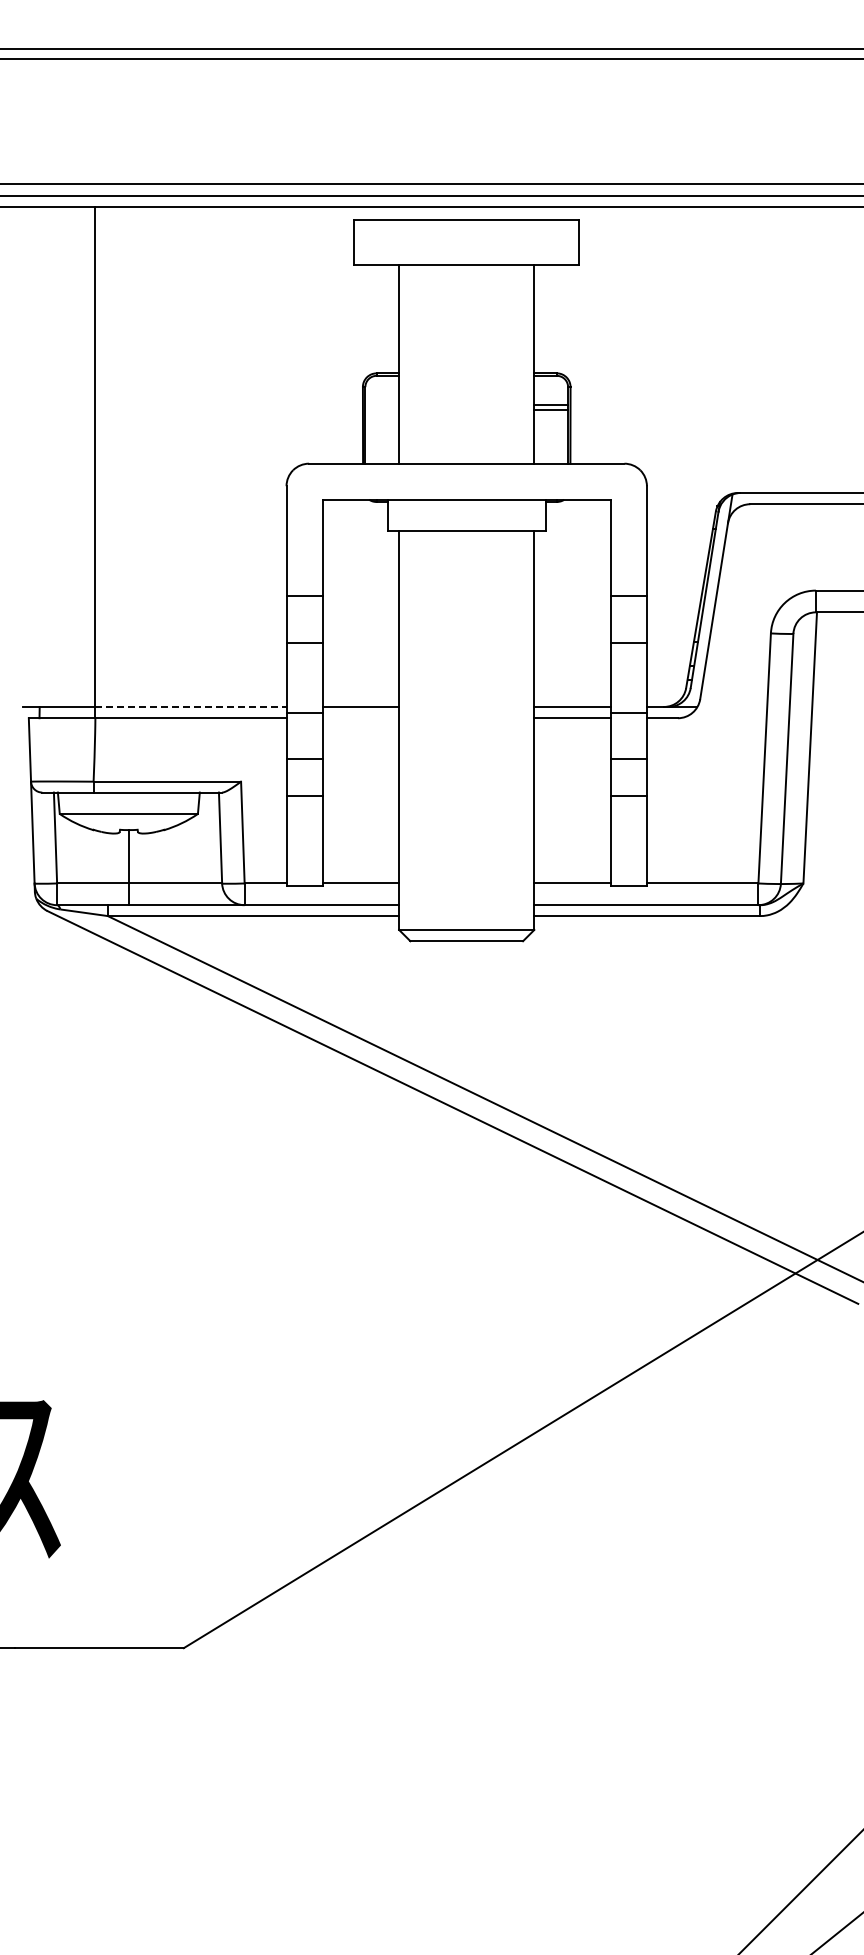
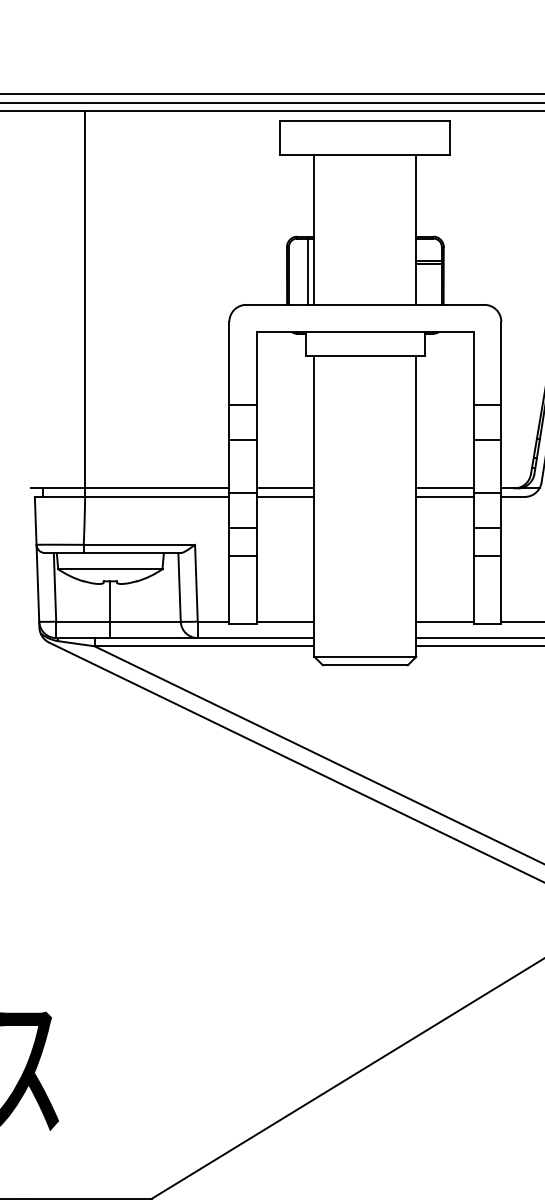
line: (390, 419) -> (307, 271), added
line: (190, 706) -> (156, 488), dashed -> solid
line: (360, 718) -> (285, 497), added

